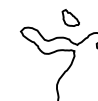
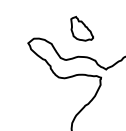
part: (70, 17) -> (81, 28), moved

